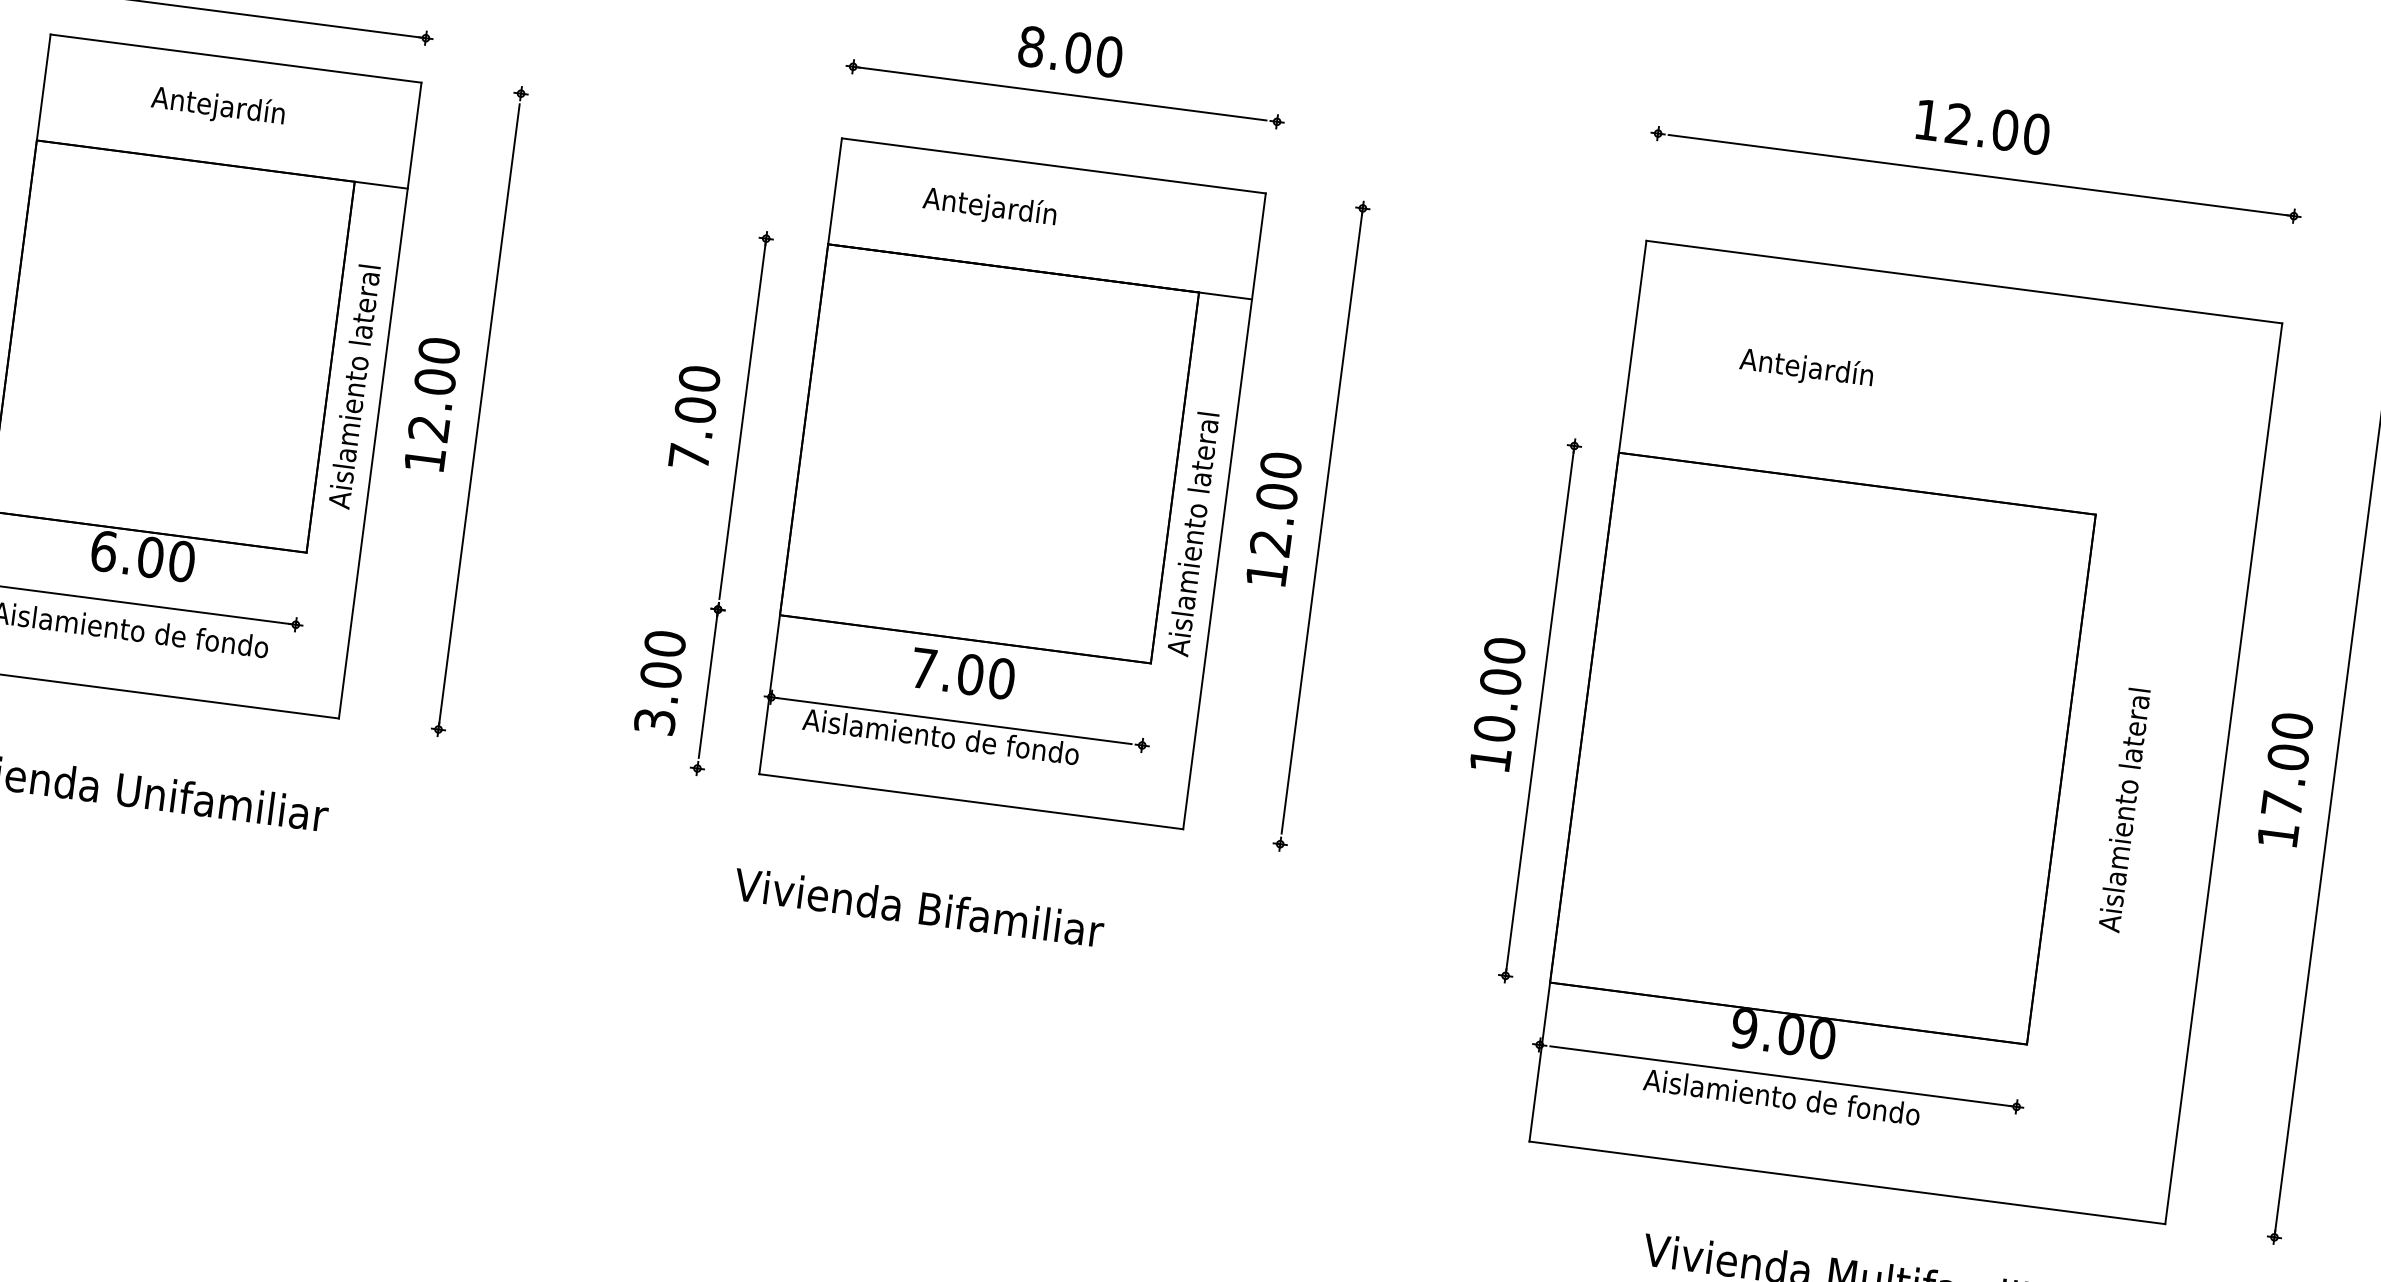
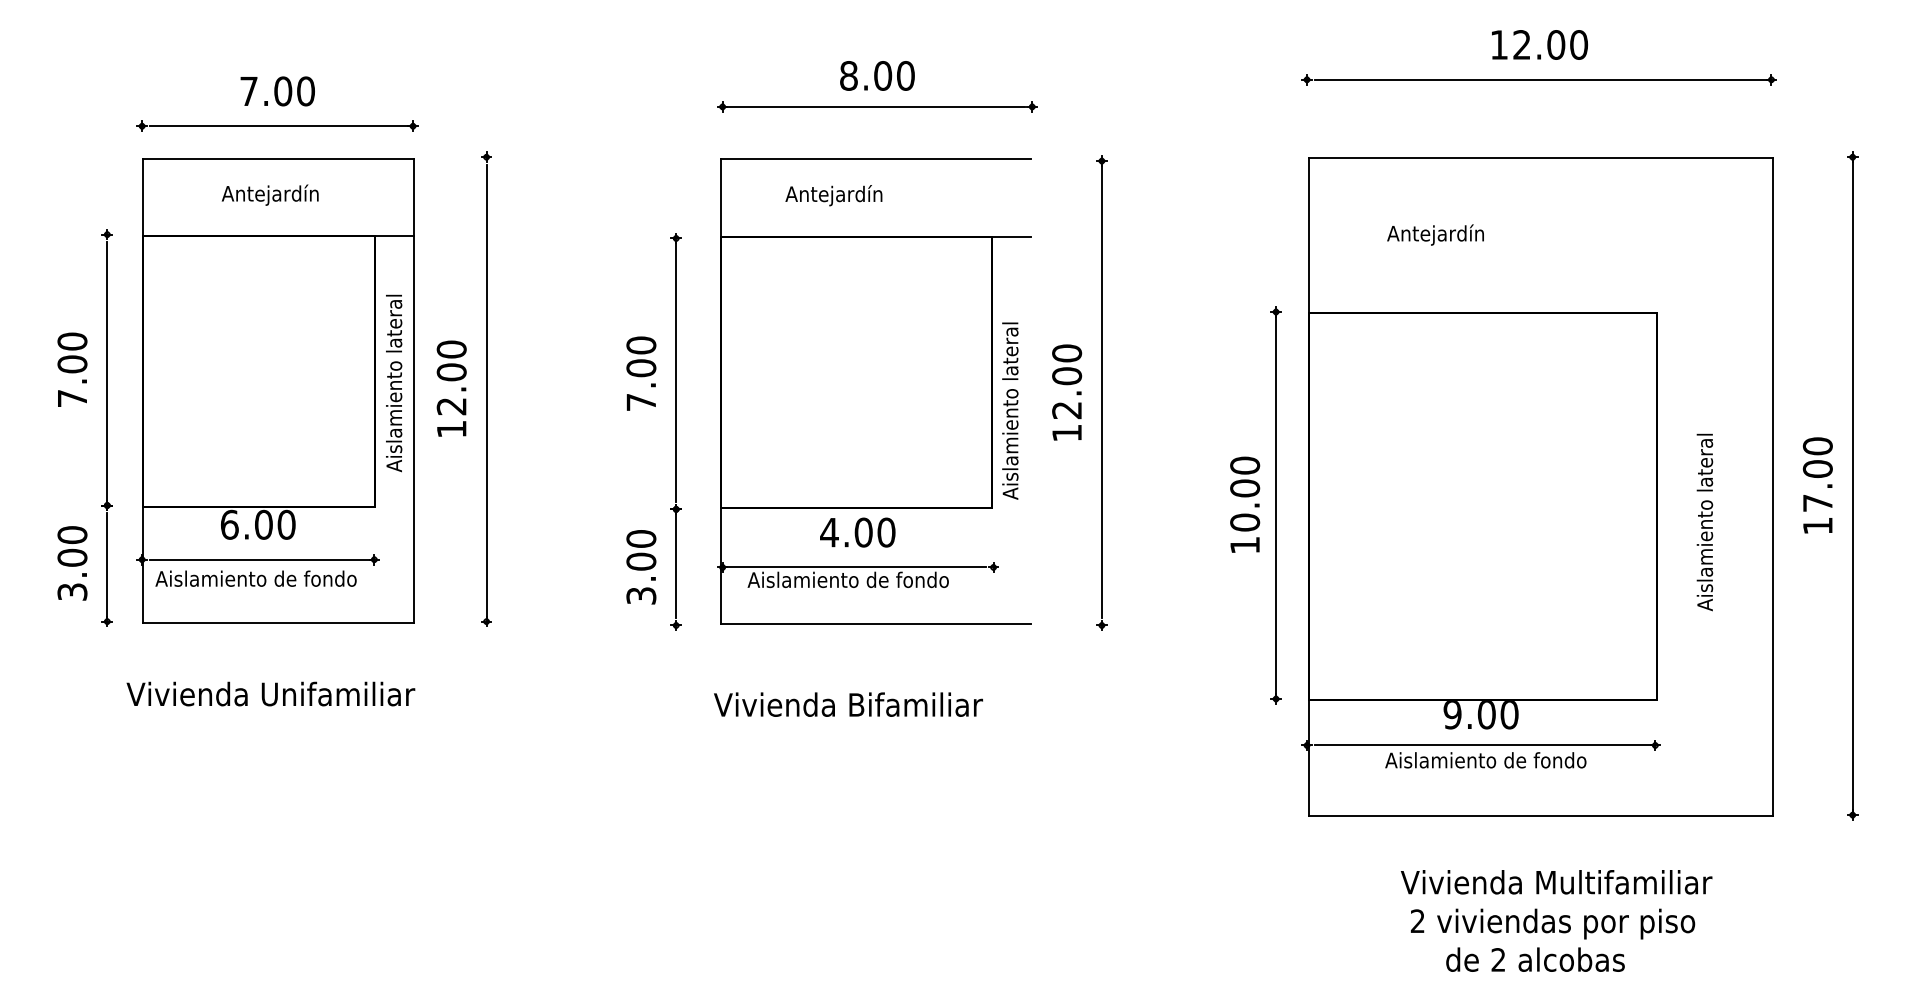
line: (1224, 511) -> (1030, 391), removed
text: (923, 668) -> (829, 532), 7.00 -> 4.00

